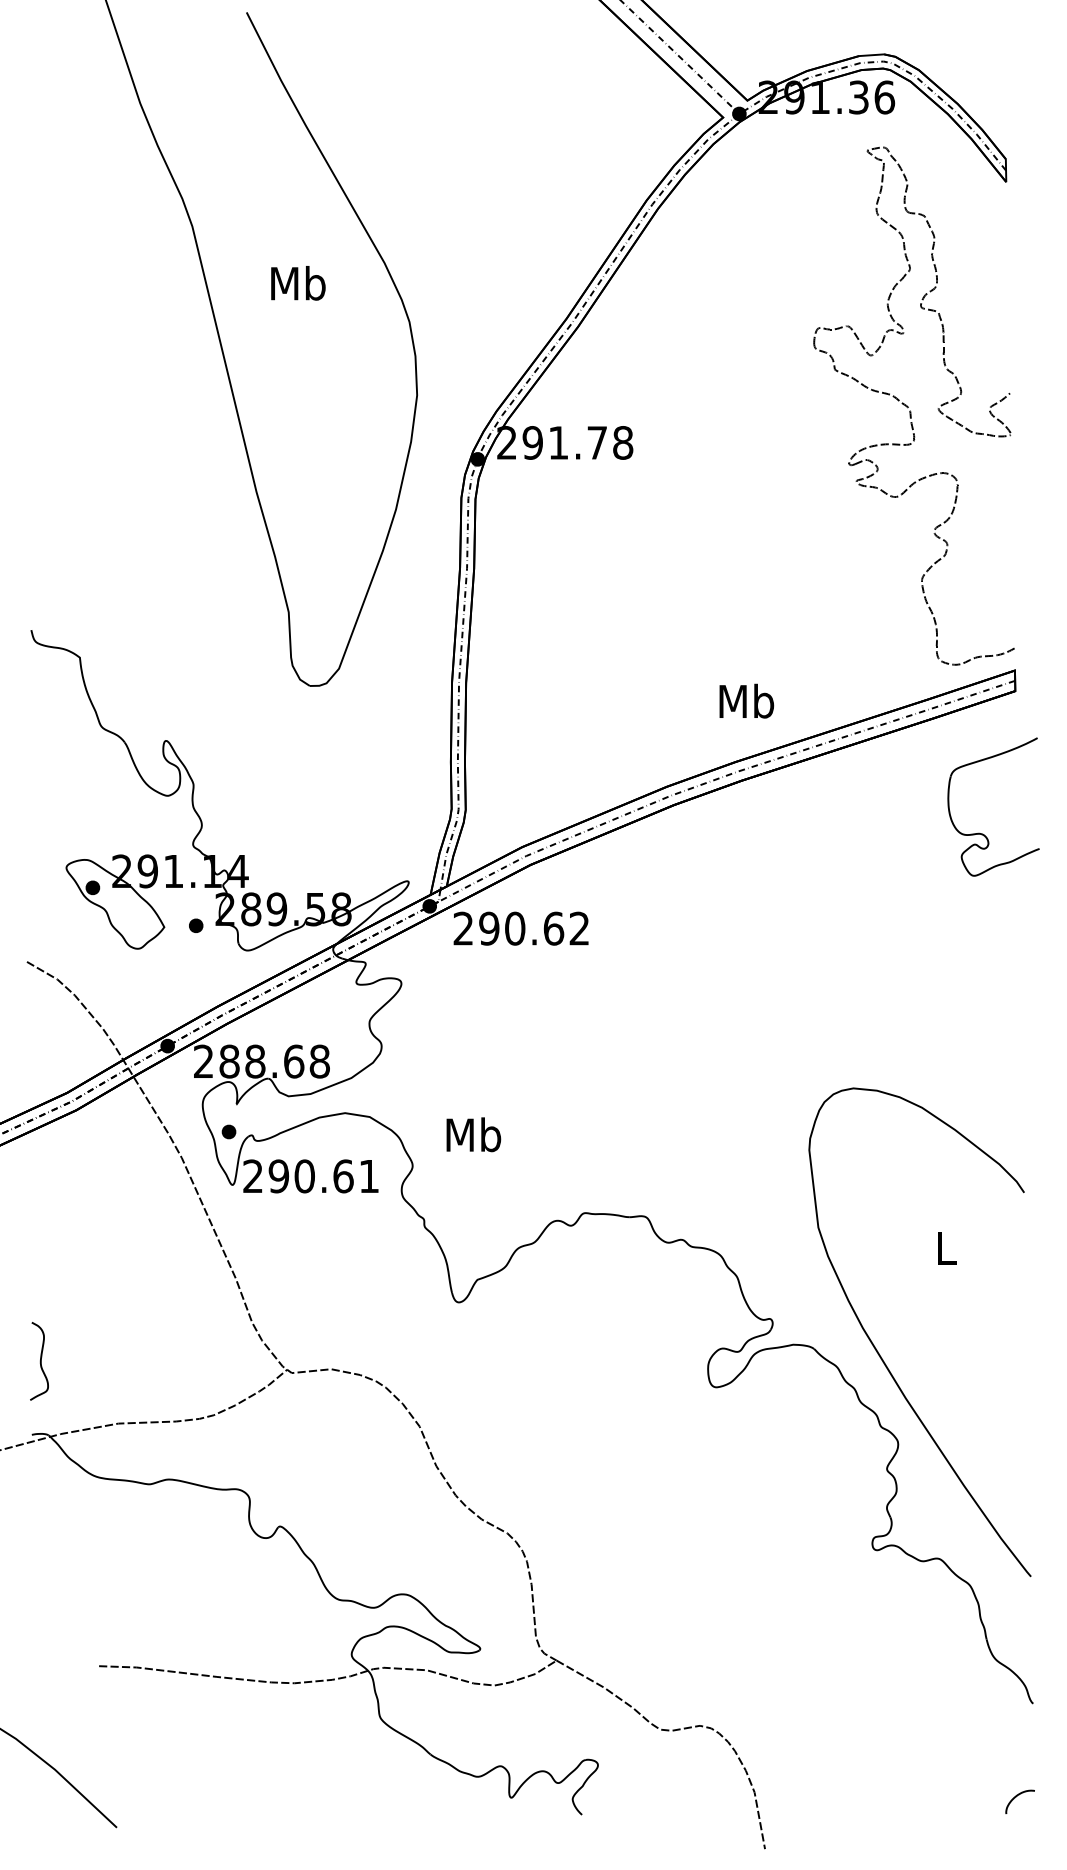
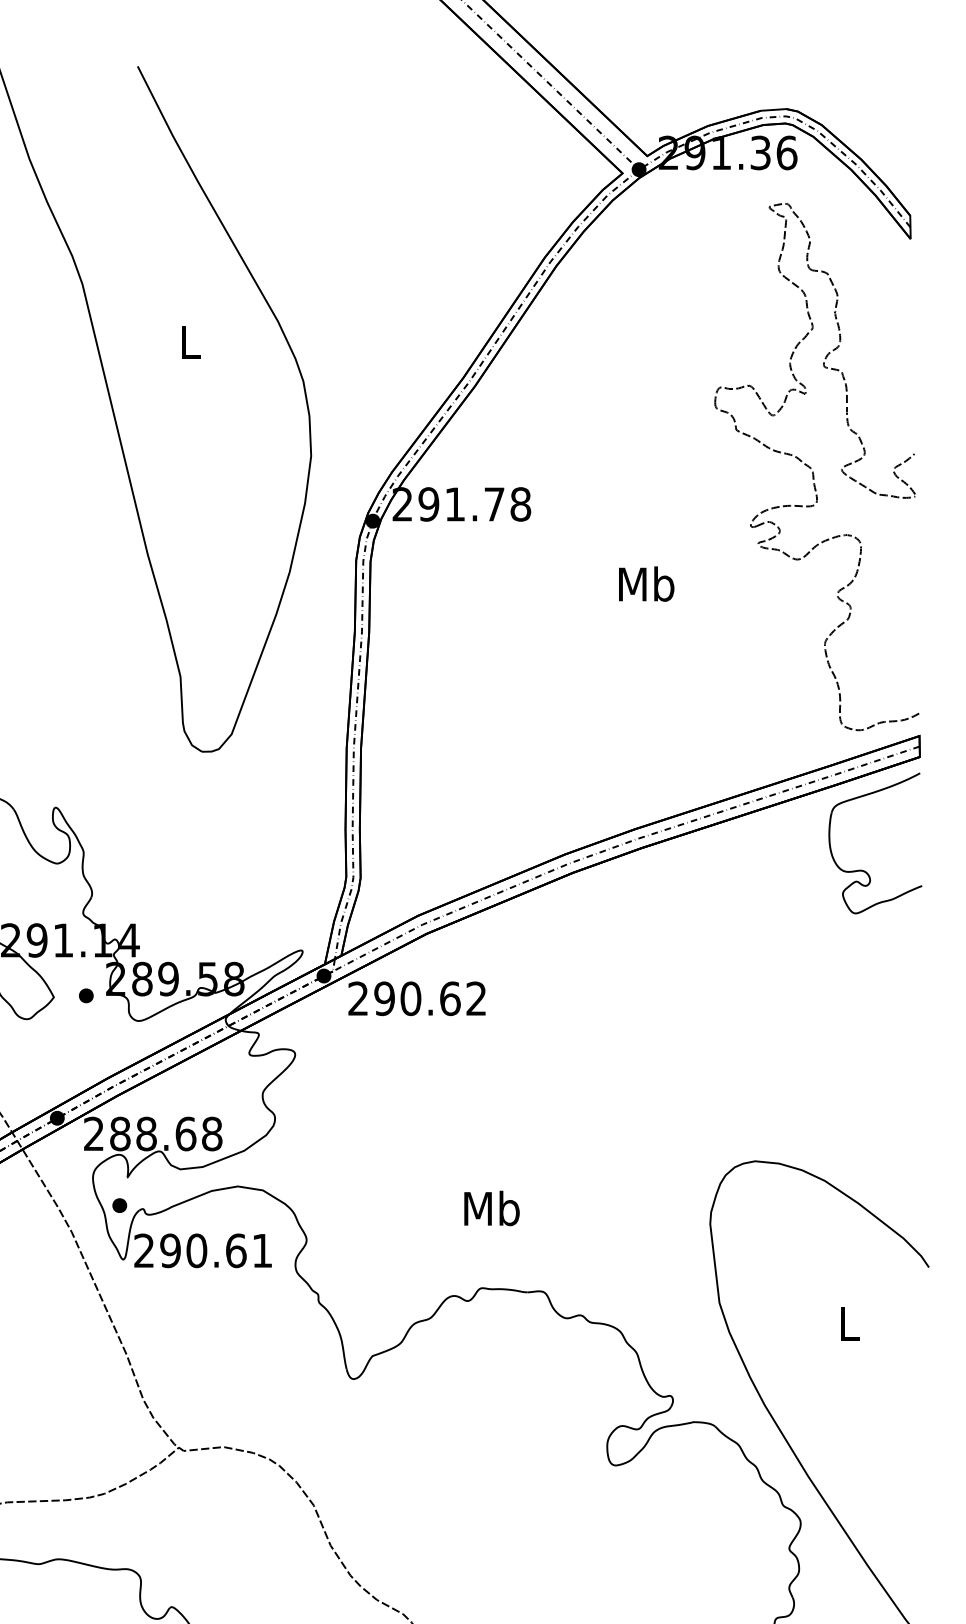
text: (298, 283) -> (190, 342), Mb -> L
text: (746, 700) -> (646, 583), moved
part: (982, 833) -> (864, 870), moved
text: (473, 1134) -> (491, 1208), moved

